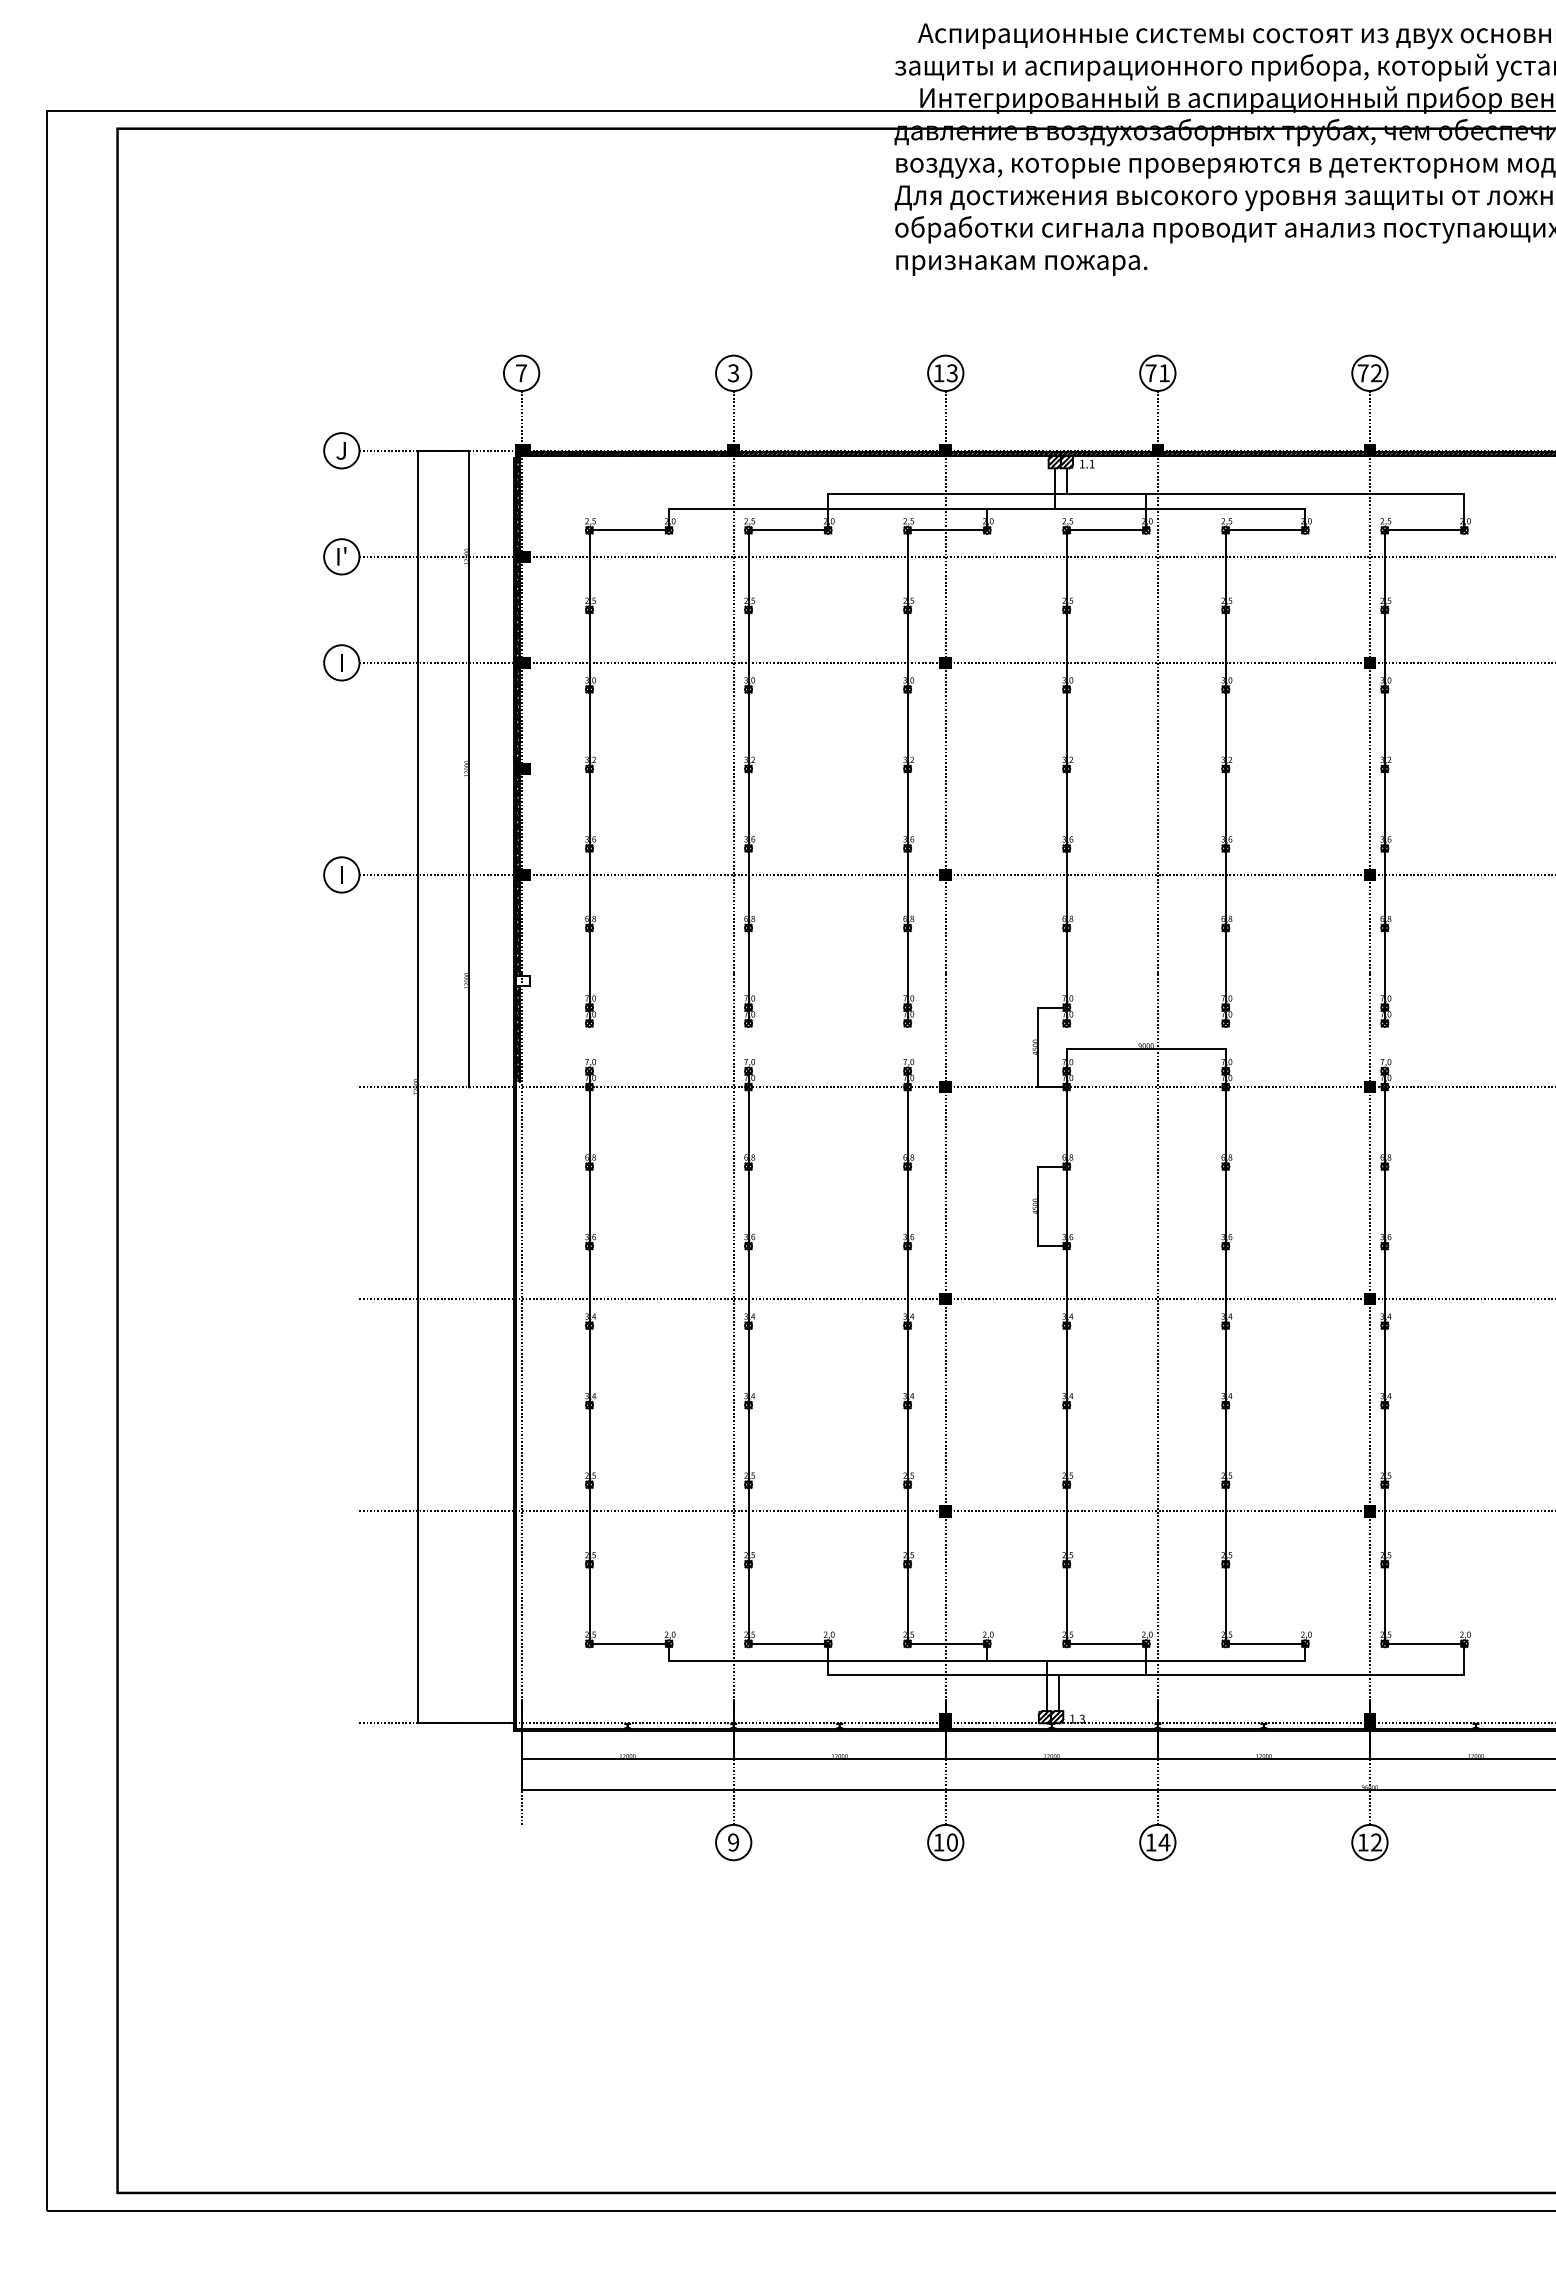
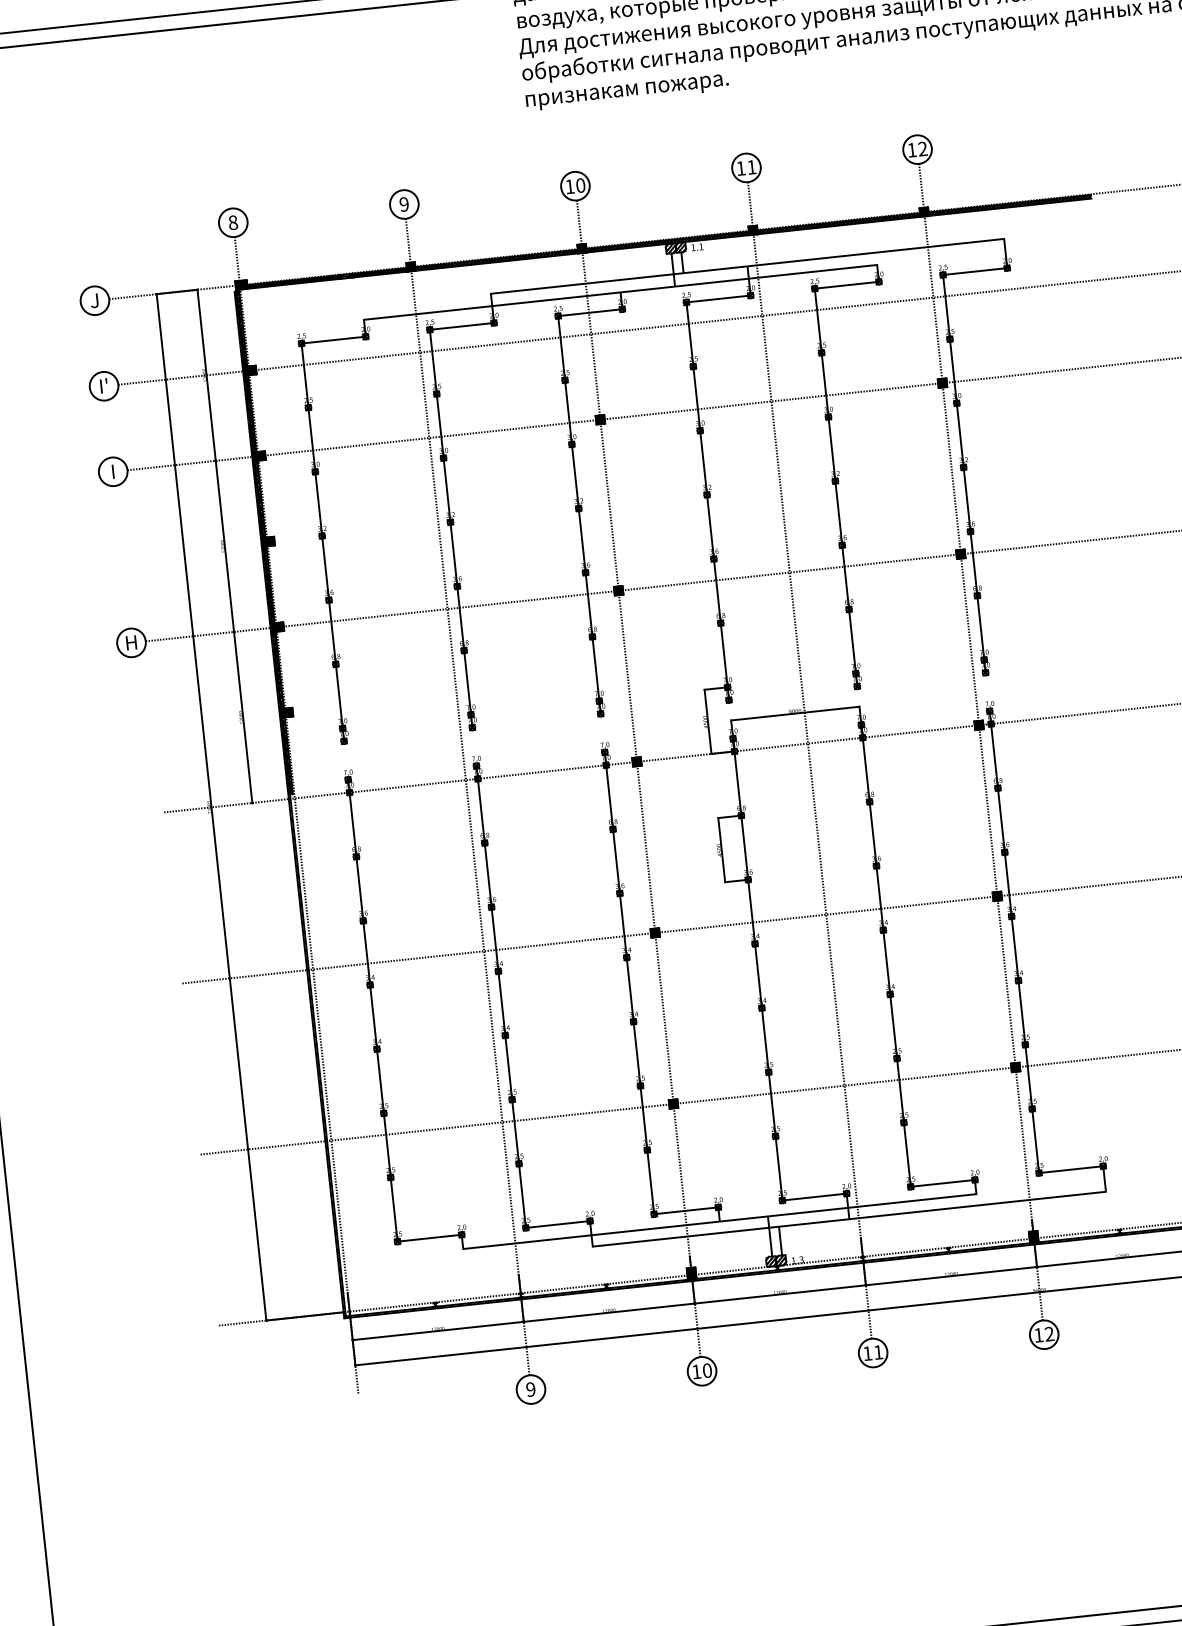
text: (521, 373) -> (233, 222), 7 -> 8
text: (733, 373) -> (404, 204), 3 -> 9
text: (951, 373) -> (580, 185), 13 -> 10
text: (1150, 373) -> (740, 168), 71 -> 11
text: (1362, 373) -> (911, 150), 72 -> 12
text: (341, 874) -> (131, 642), I -> H
hatch: (523, 980) -> (287, 712), added
text: (1164, 1842) -> (878, 1352), 14 -> 11

